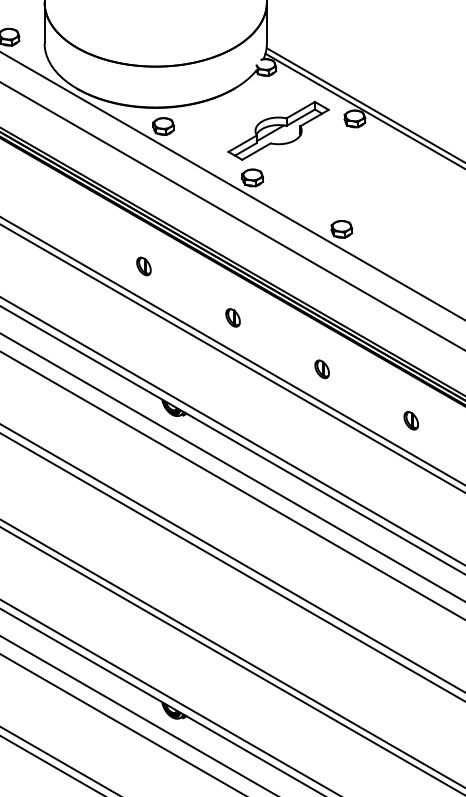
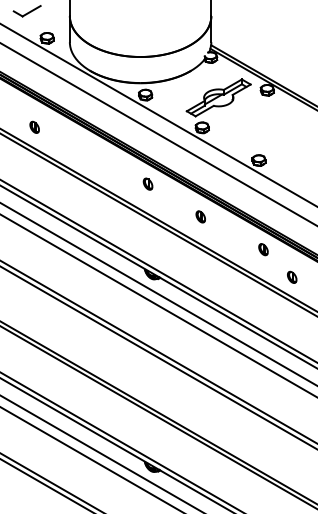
part: (143, 265) -> (147, 183), moved
part: (232, 317) -> (200, 216), moved
part: (322, 369) -> (263, 249), moved
part: (411, 419) -> (292, 276), moved

